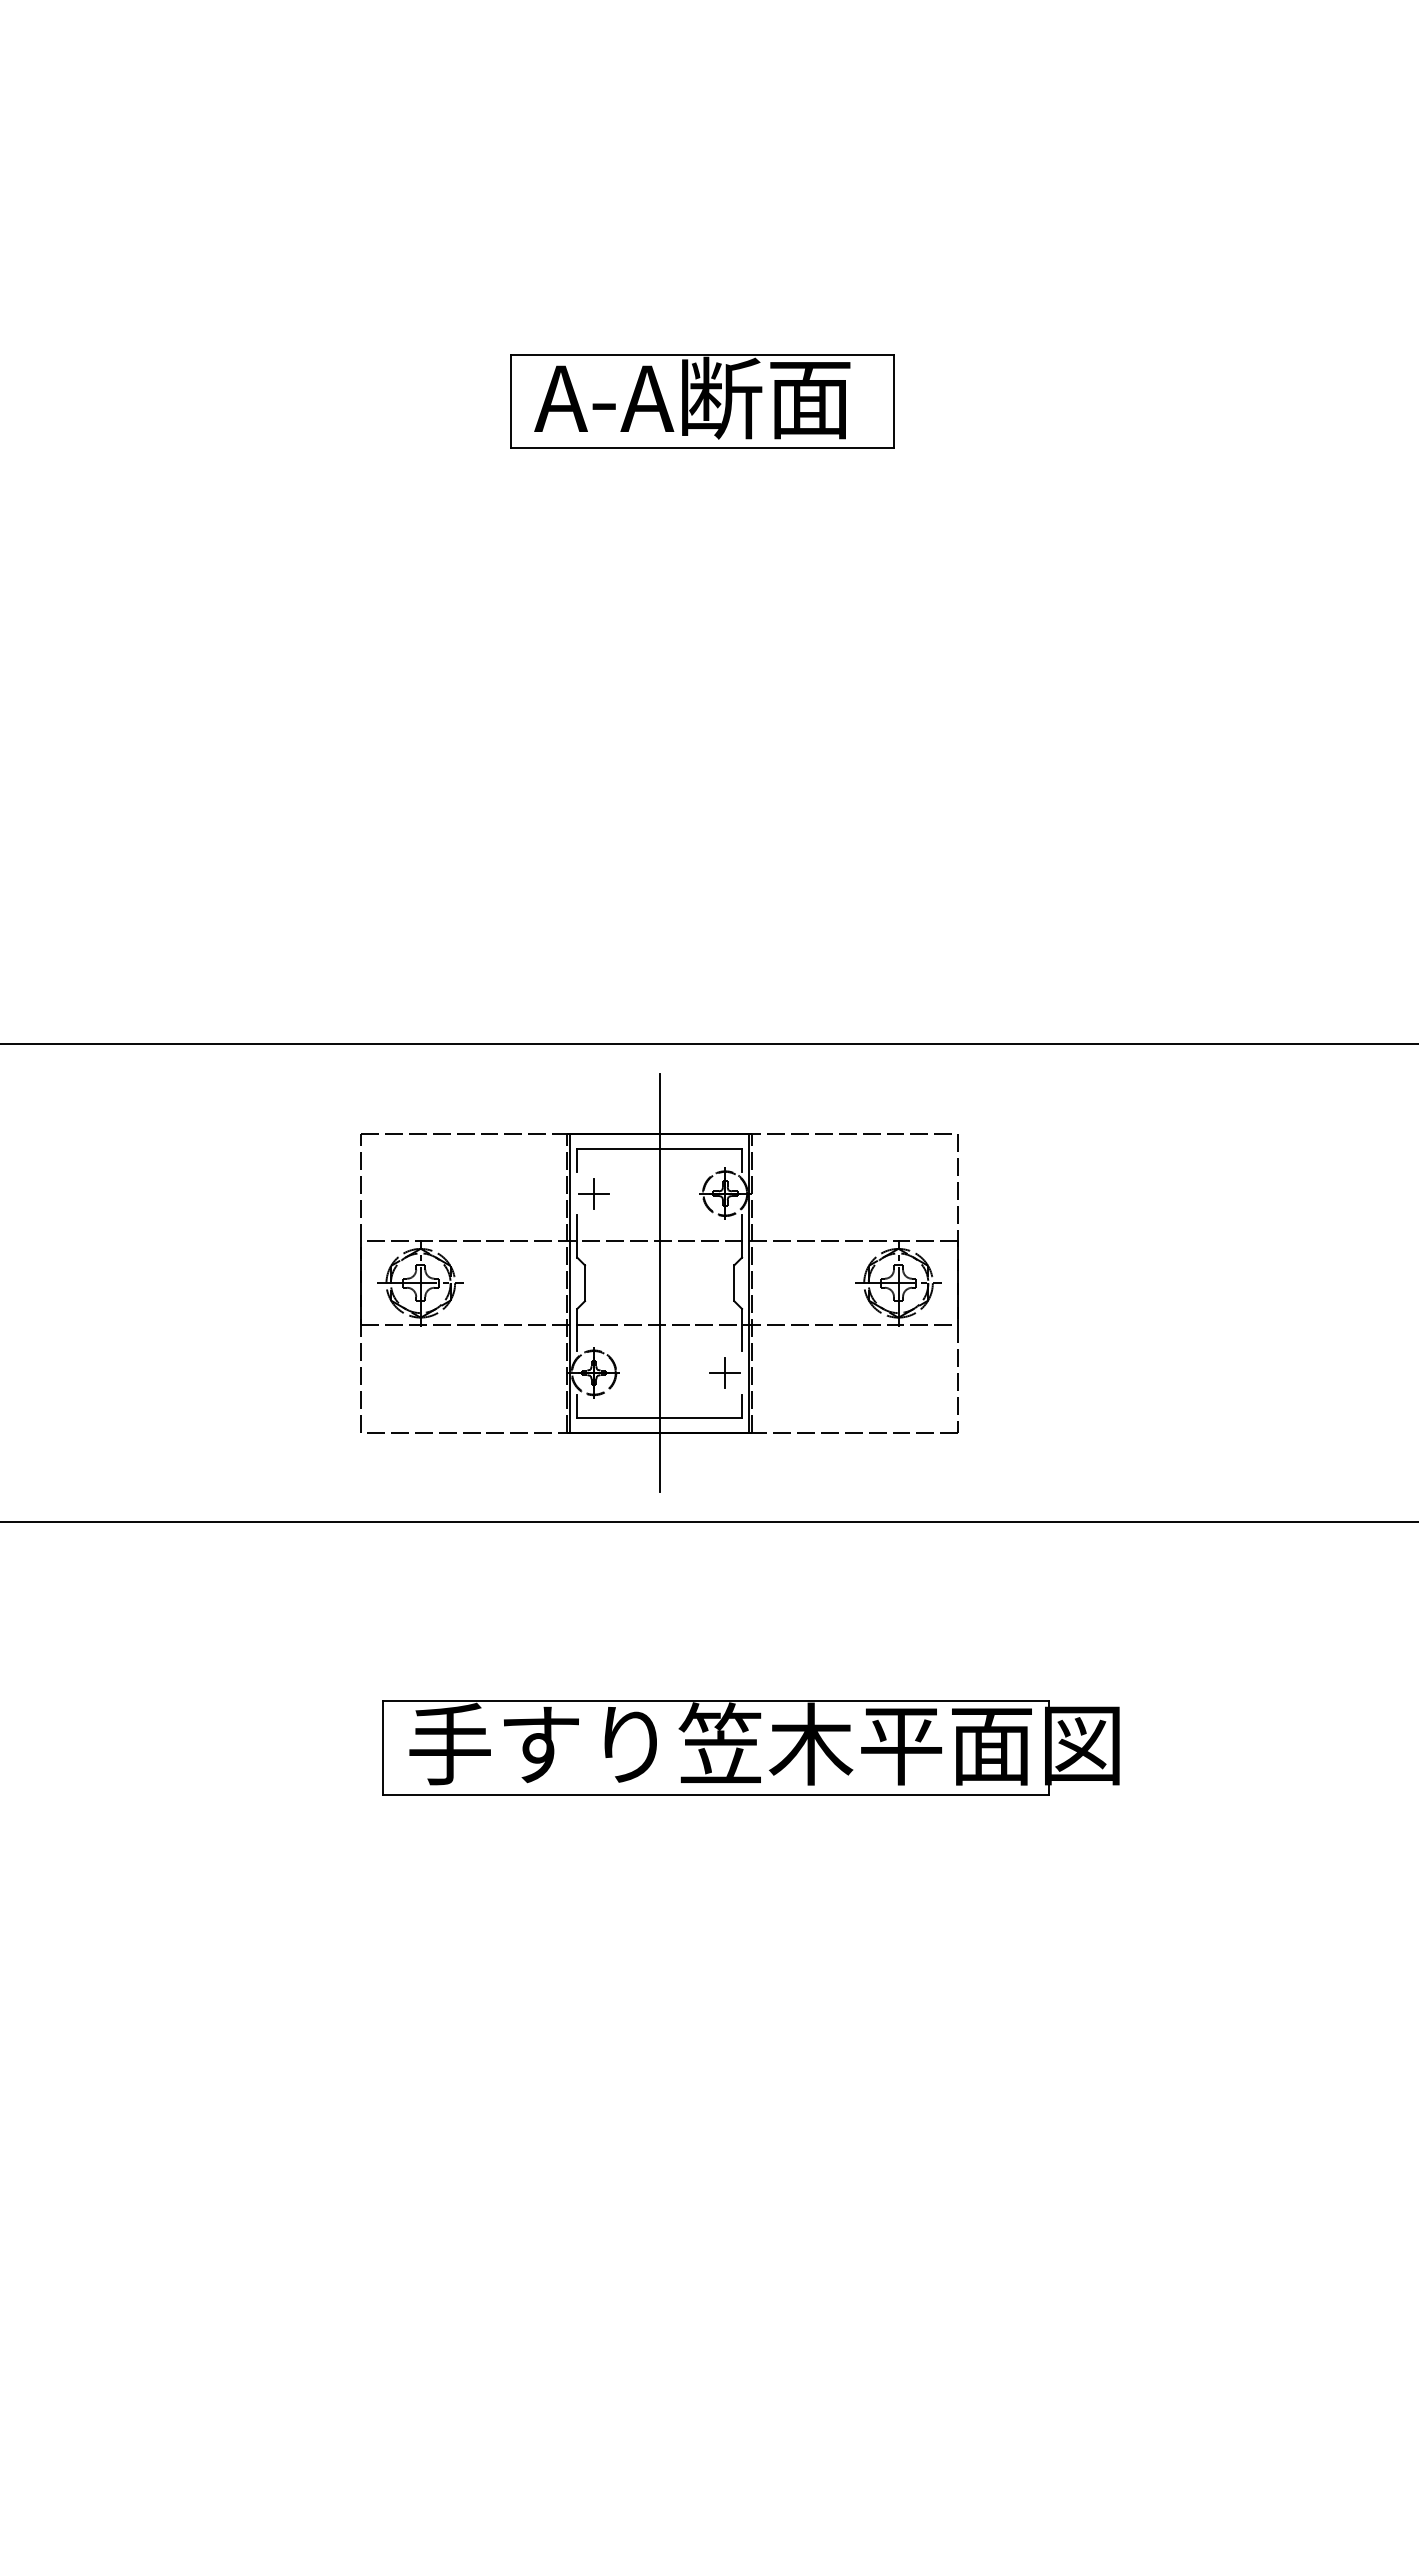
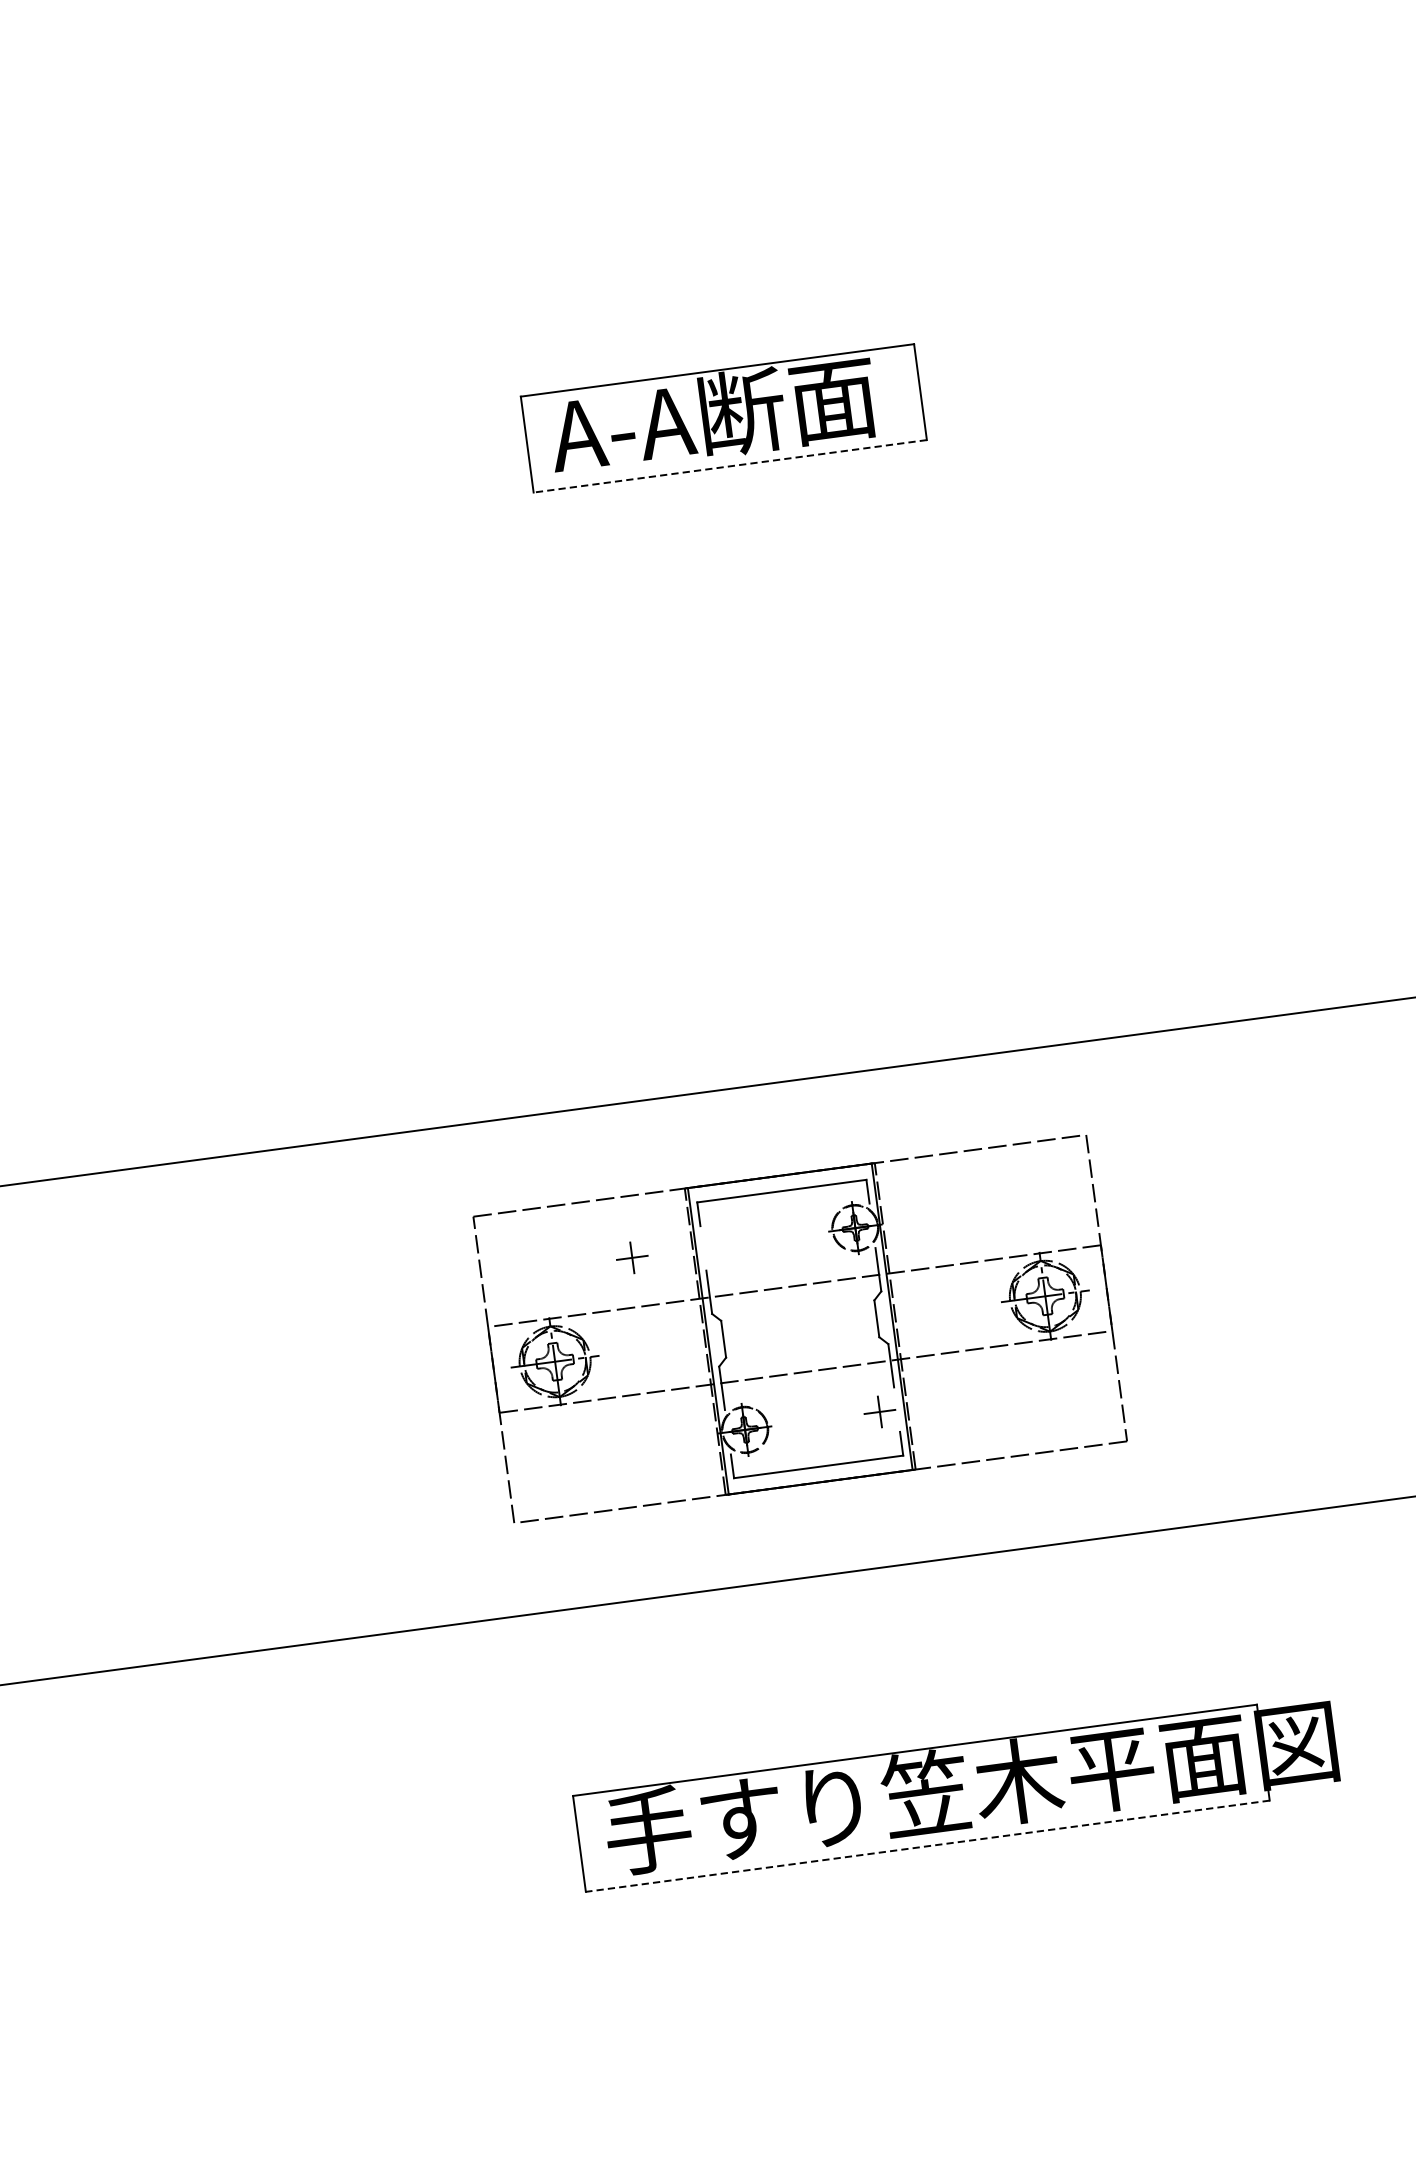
line: (702, 448) -> (729, 466), solid -> dashed
part: (593, 1193) -> (631, 1257), moved
line: (659, 1283) -> (800, 1329), removed
line: (715, 1794) -> (927, 1846), solid -> dashed

